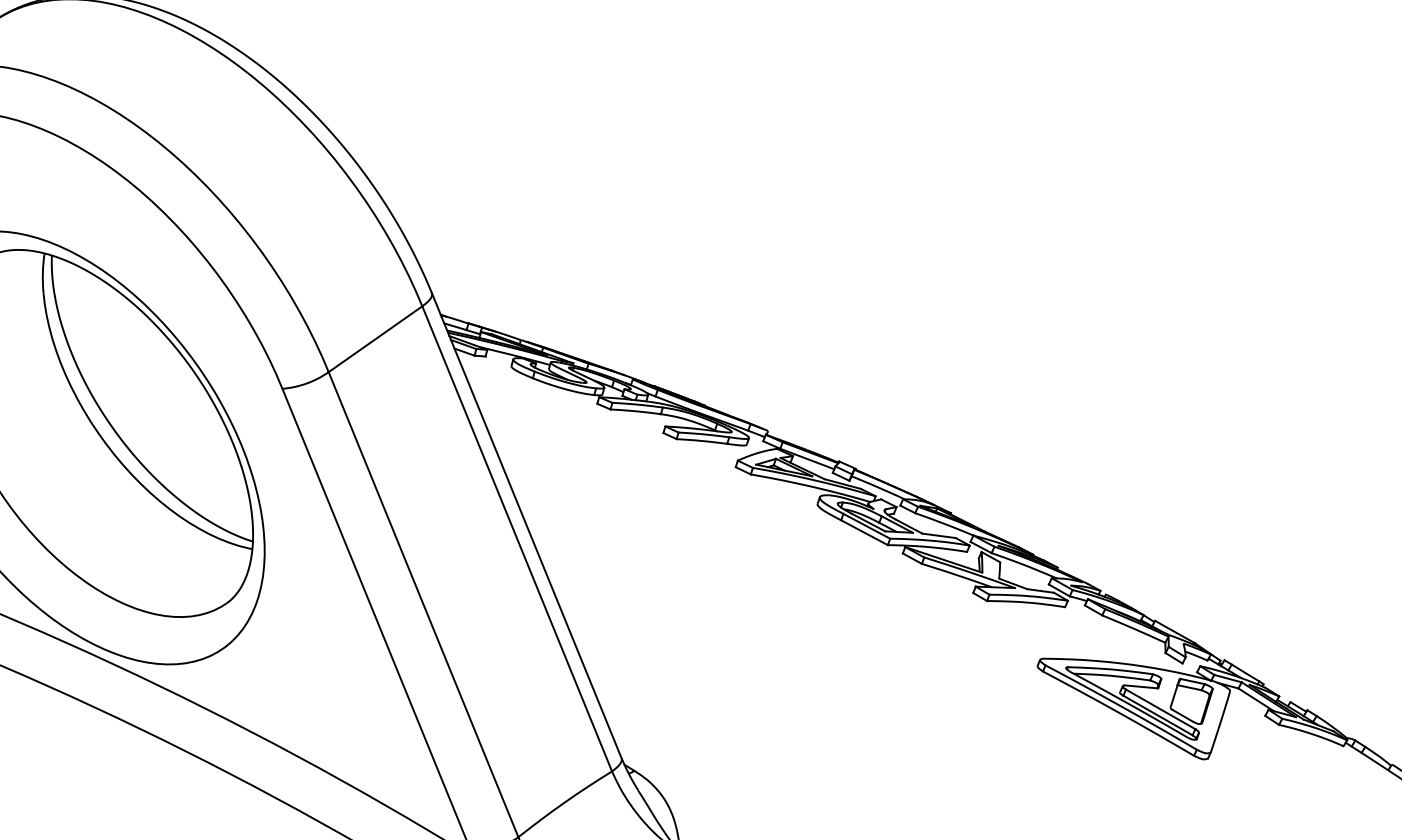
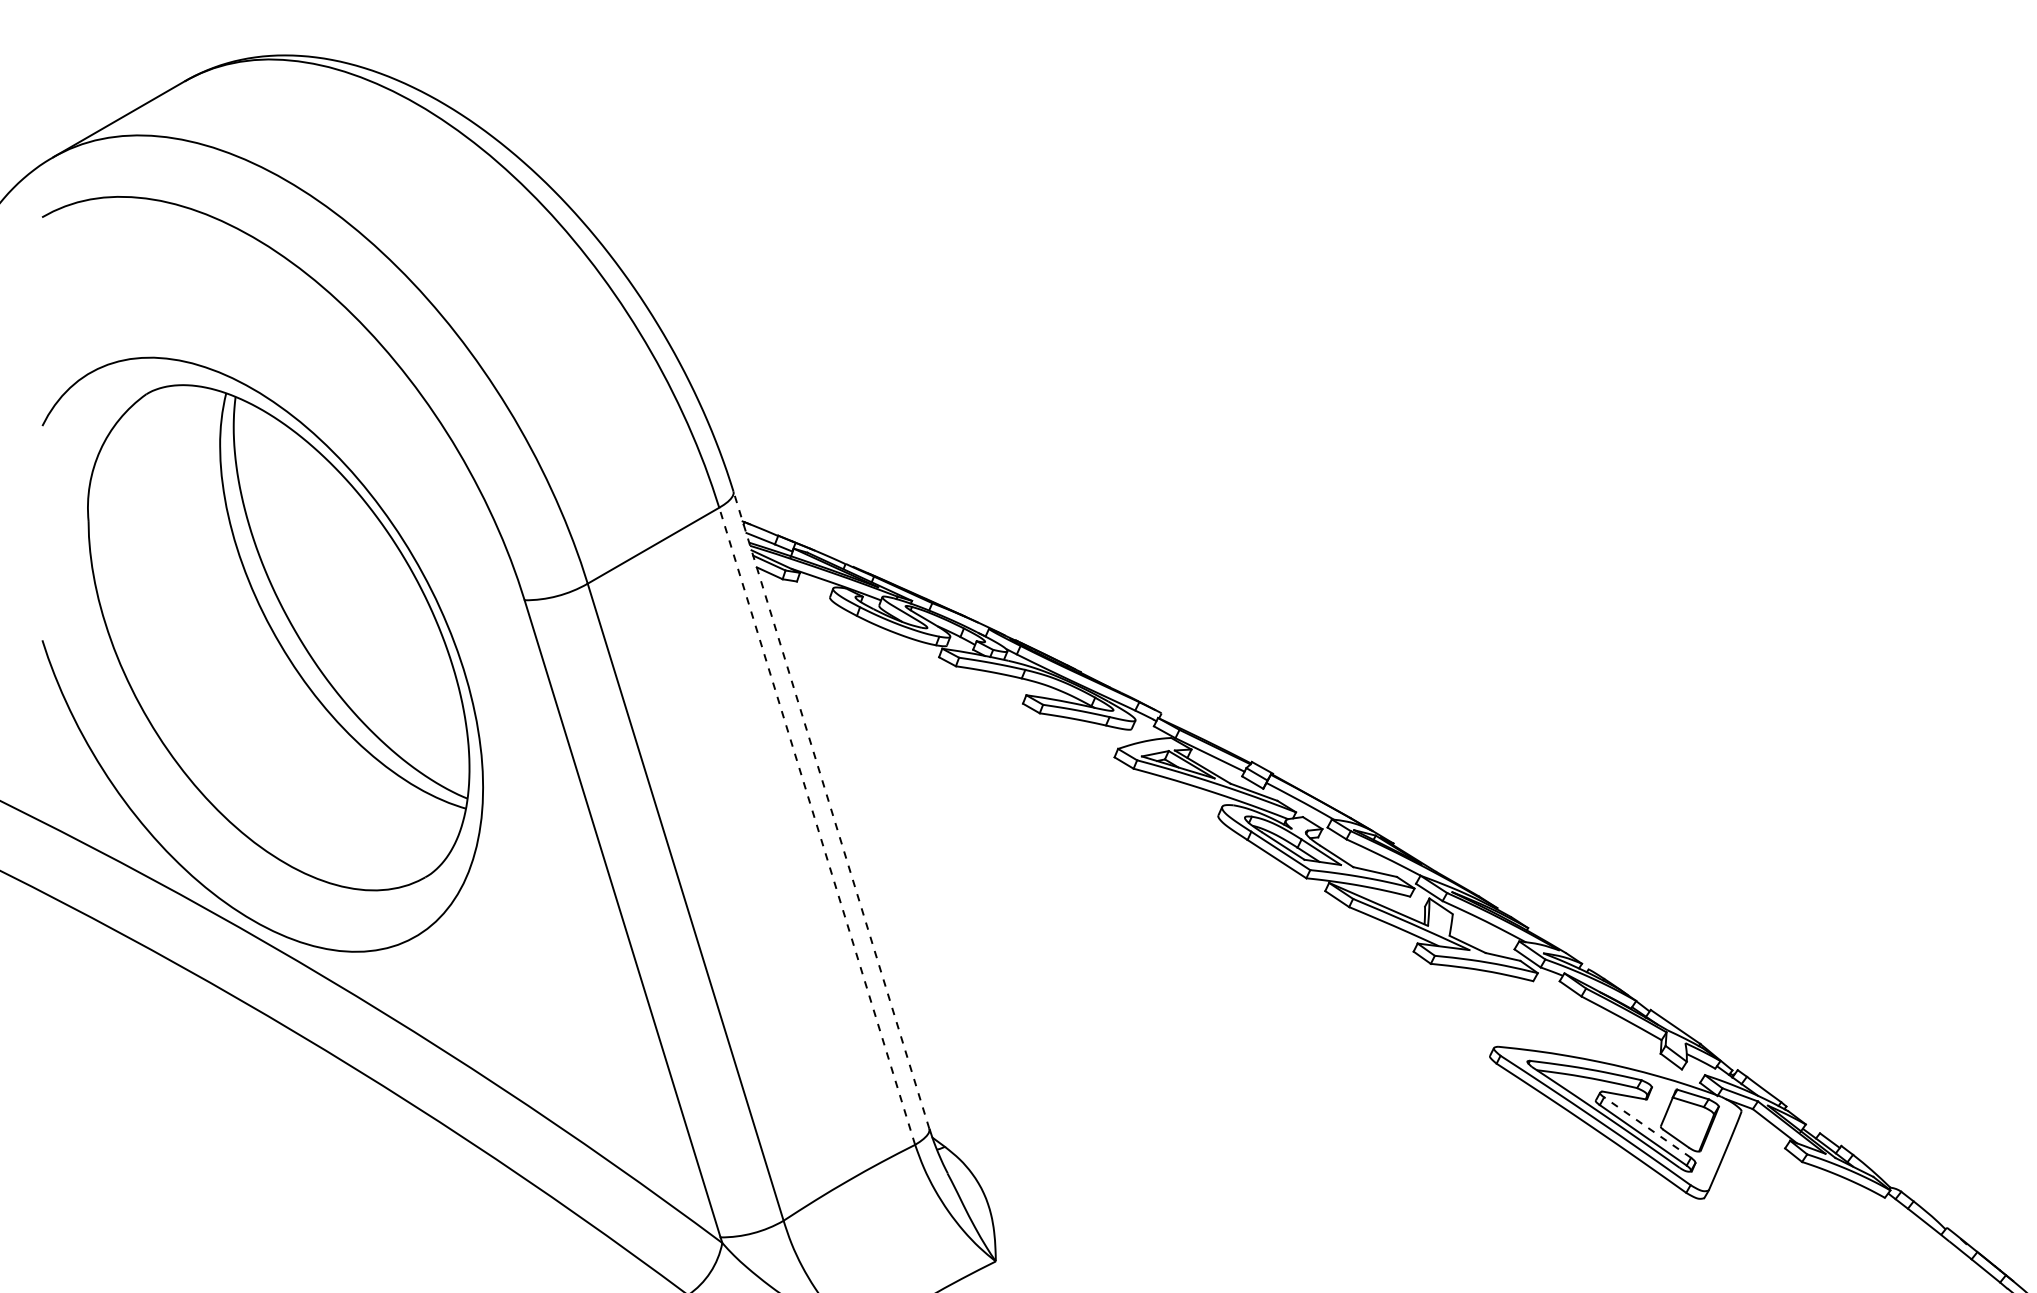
line: (526, 525) -> (831, 809), solid -> dashed
line: (517, 538) -> (817, 825), solid -> dashed
line: (1160, 709) -> (1647, 1127), solid -> dashed

